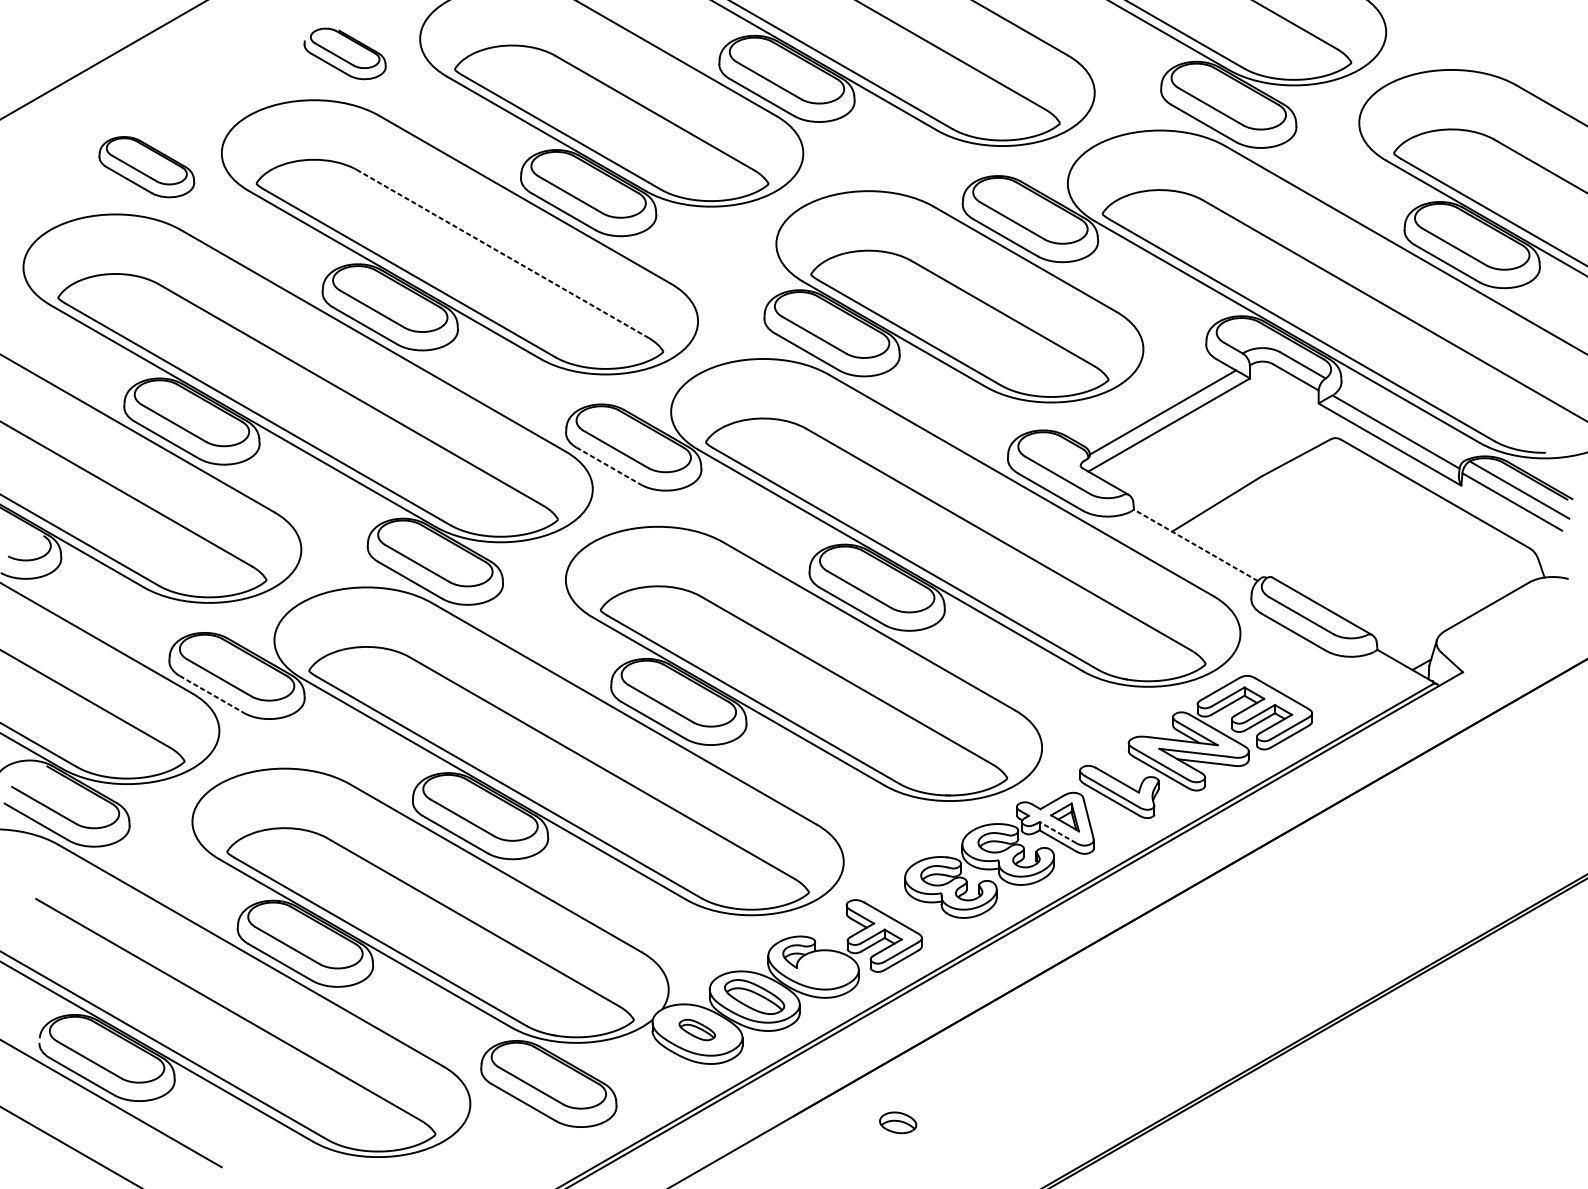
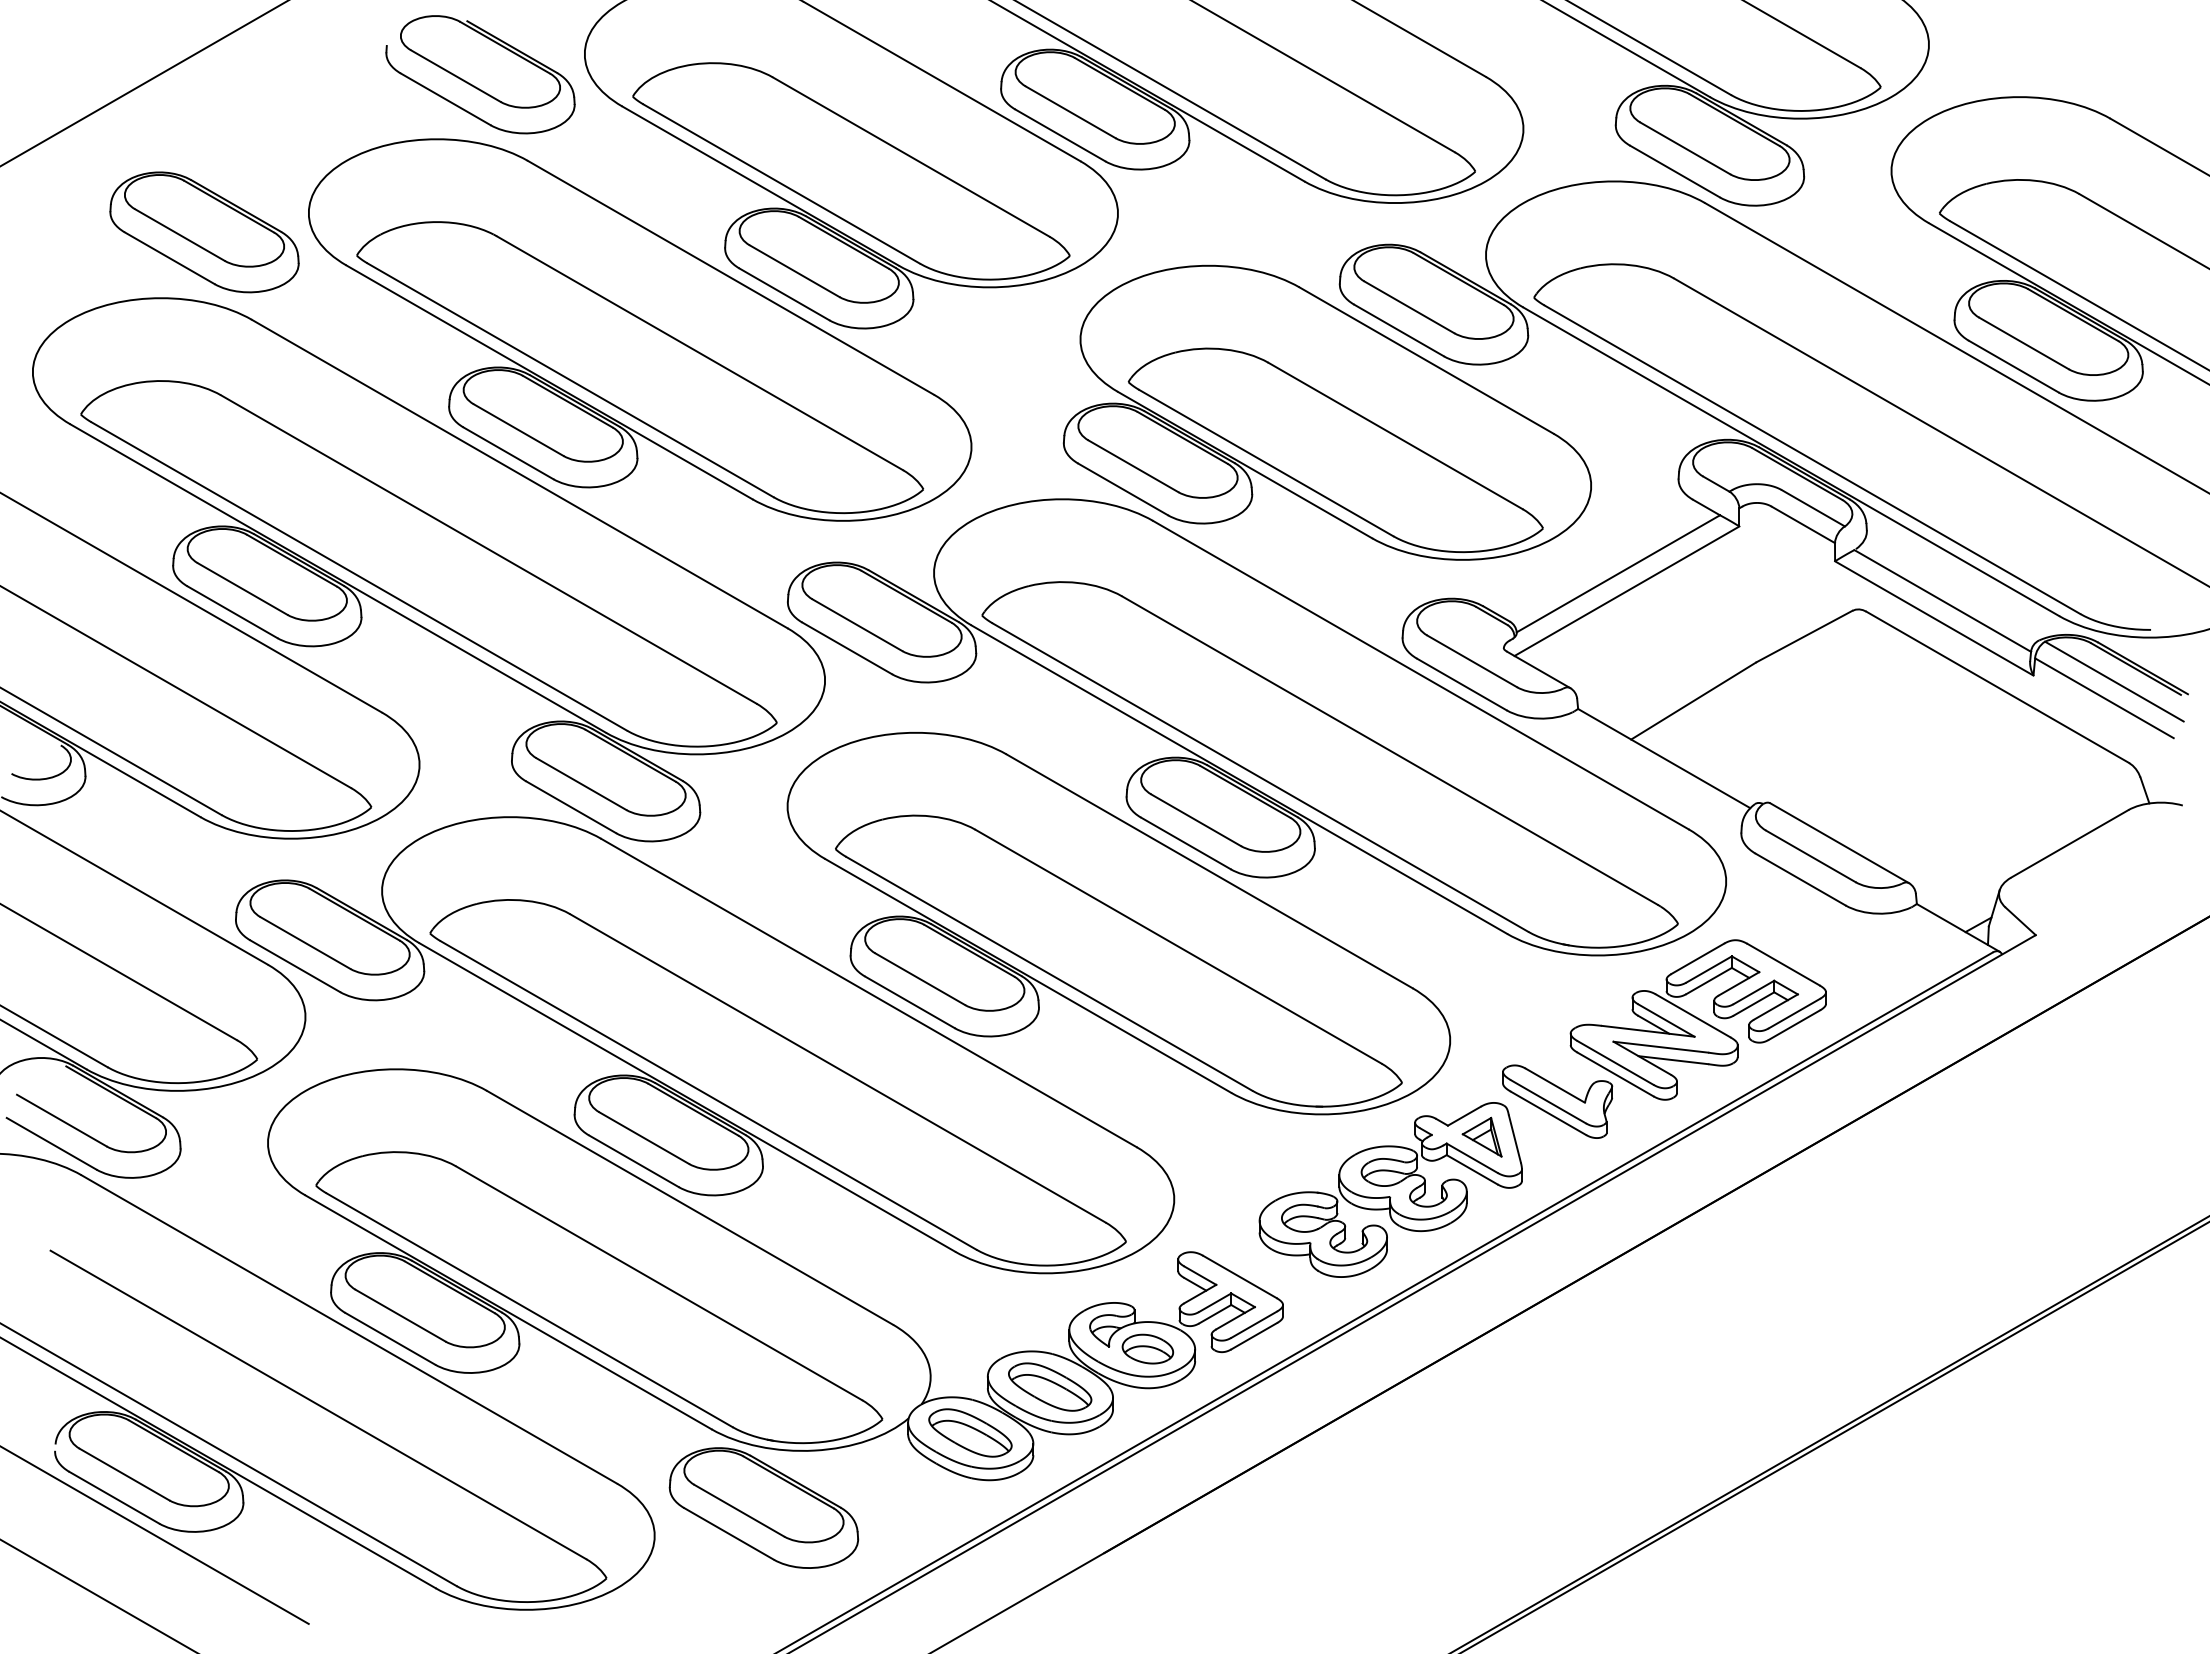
part: (345, 53) -> (480, 74), size x1.67
part: (146, 167) -> (204, 232), size x1.43
line: (502, 254) -> (699, 353), dashed -> solid
line: (608, 466) -> (847, 648), dashed -> solid
line: (1195, 545) -> (1663, 758), dashed -> solid
line: (212, 694) -> (295, 966), dashed -> solid
line: (1057, 832) -> (1471, 1157), dashed -> solid
part: (697, 1029) -> (970, 1432), size x1.67
part: (897, 1122) -> (1147, 1348), moved

